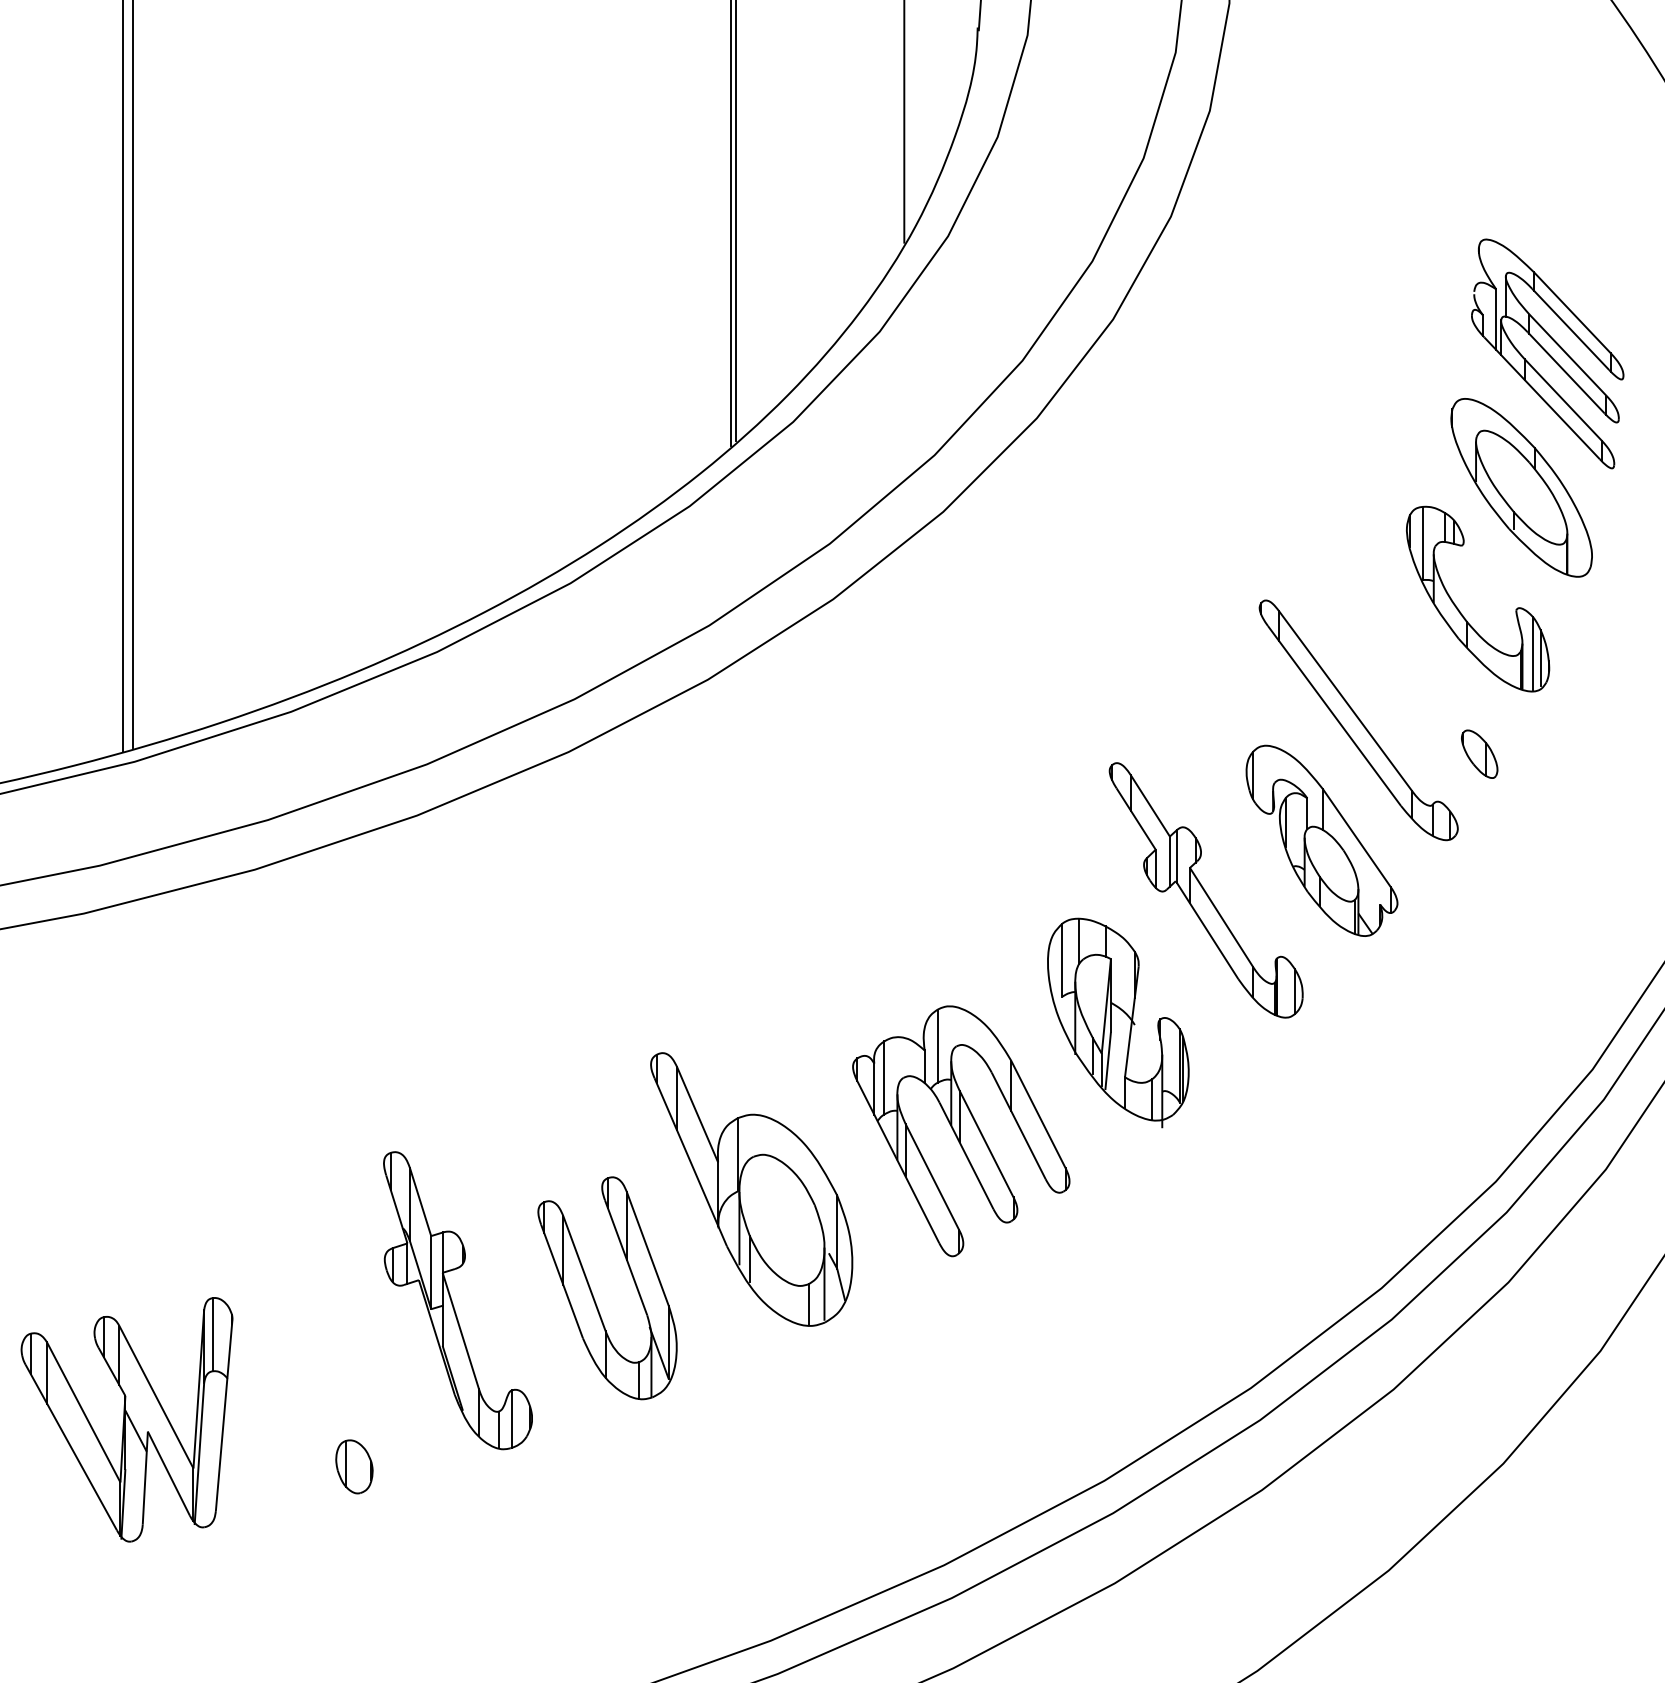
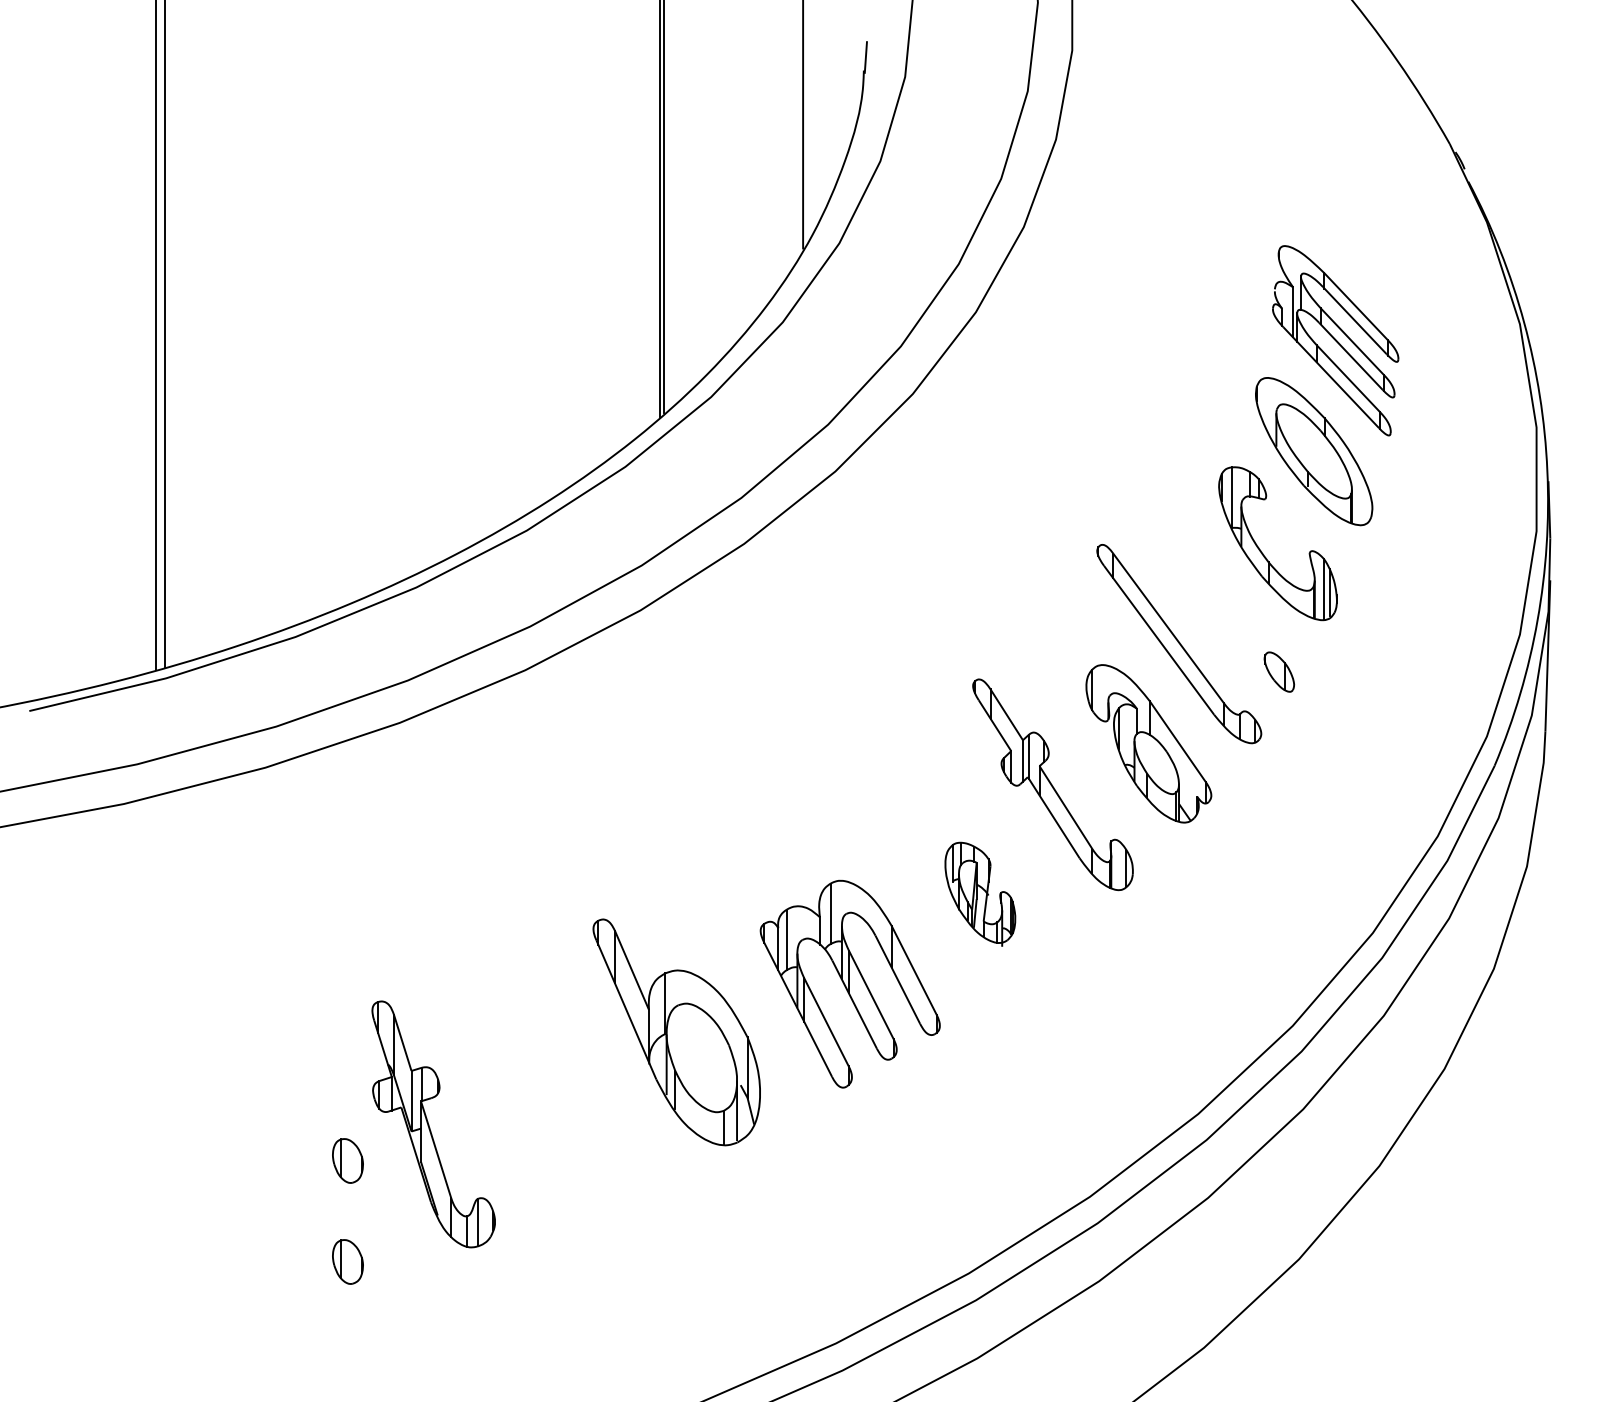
part: (1118, 1022) -> (980, 894), size x0.6
part: (593, 1293) -> (545, 1118), removed
part: (353, 1344) -> (347, 1160), added
part: (126, 1419) -> (159, 1222), removed

